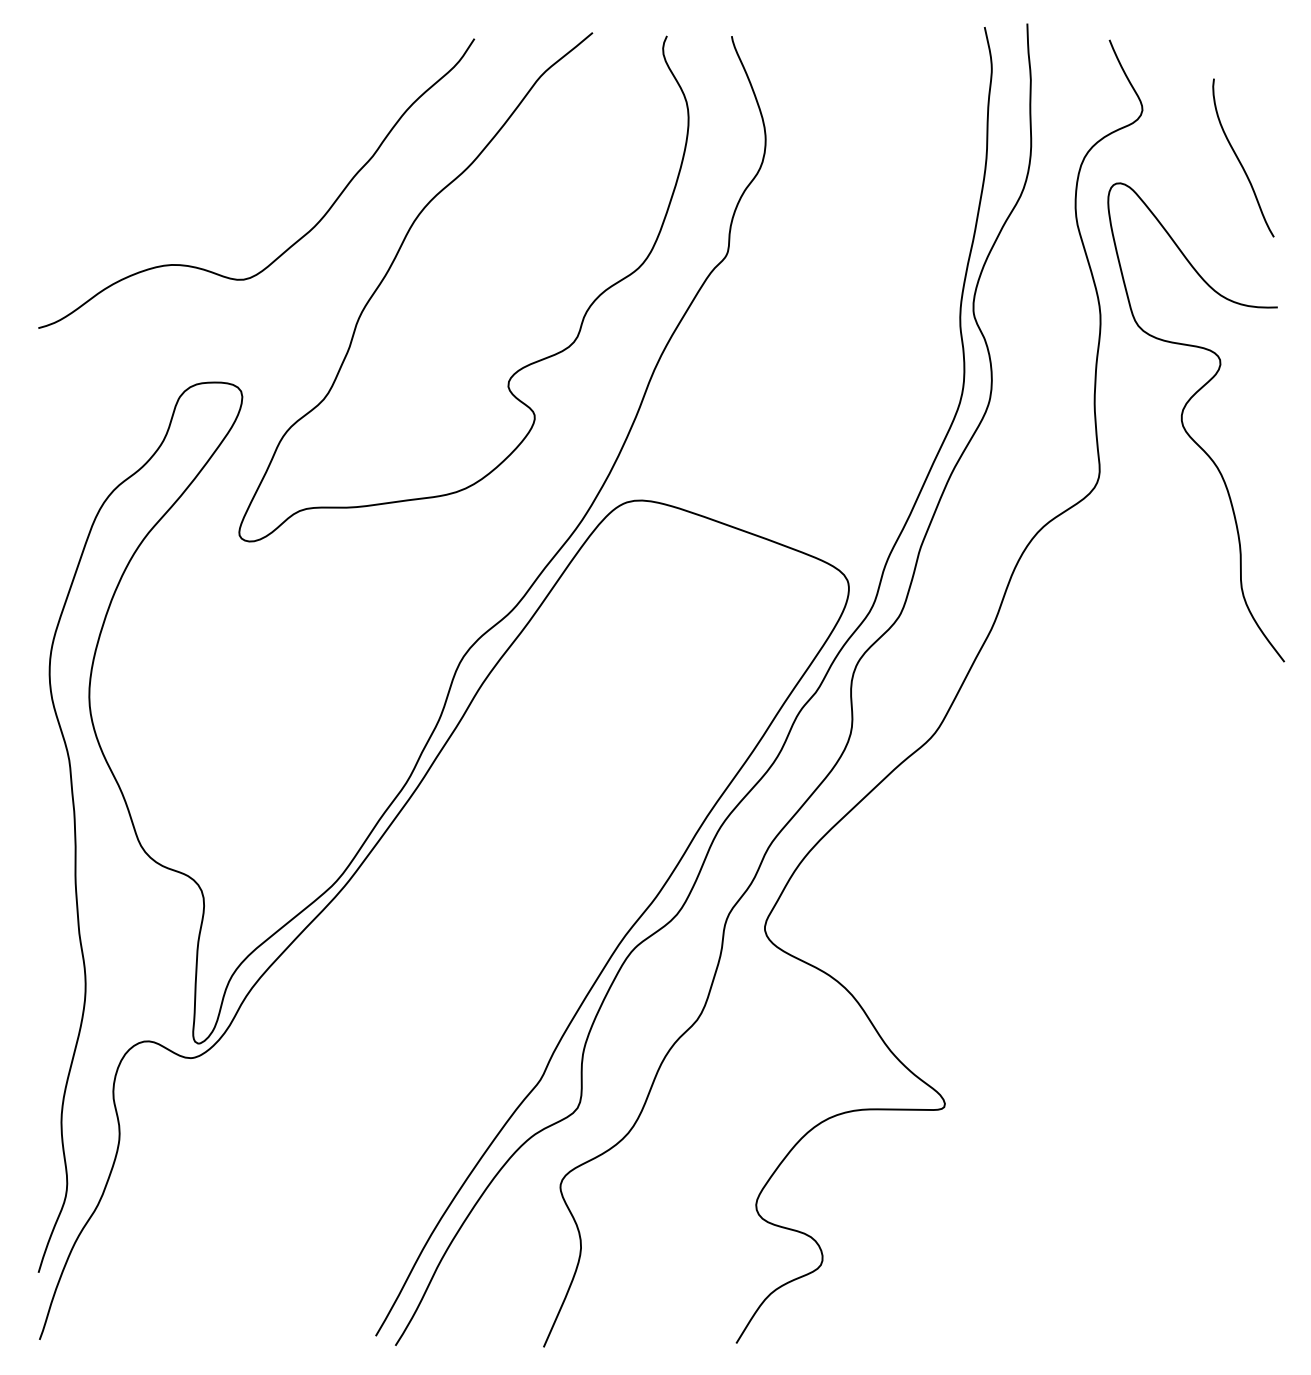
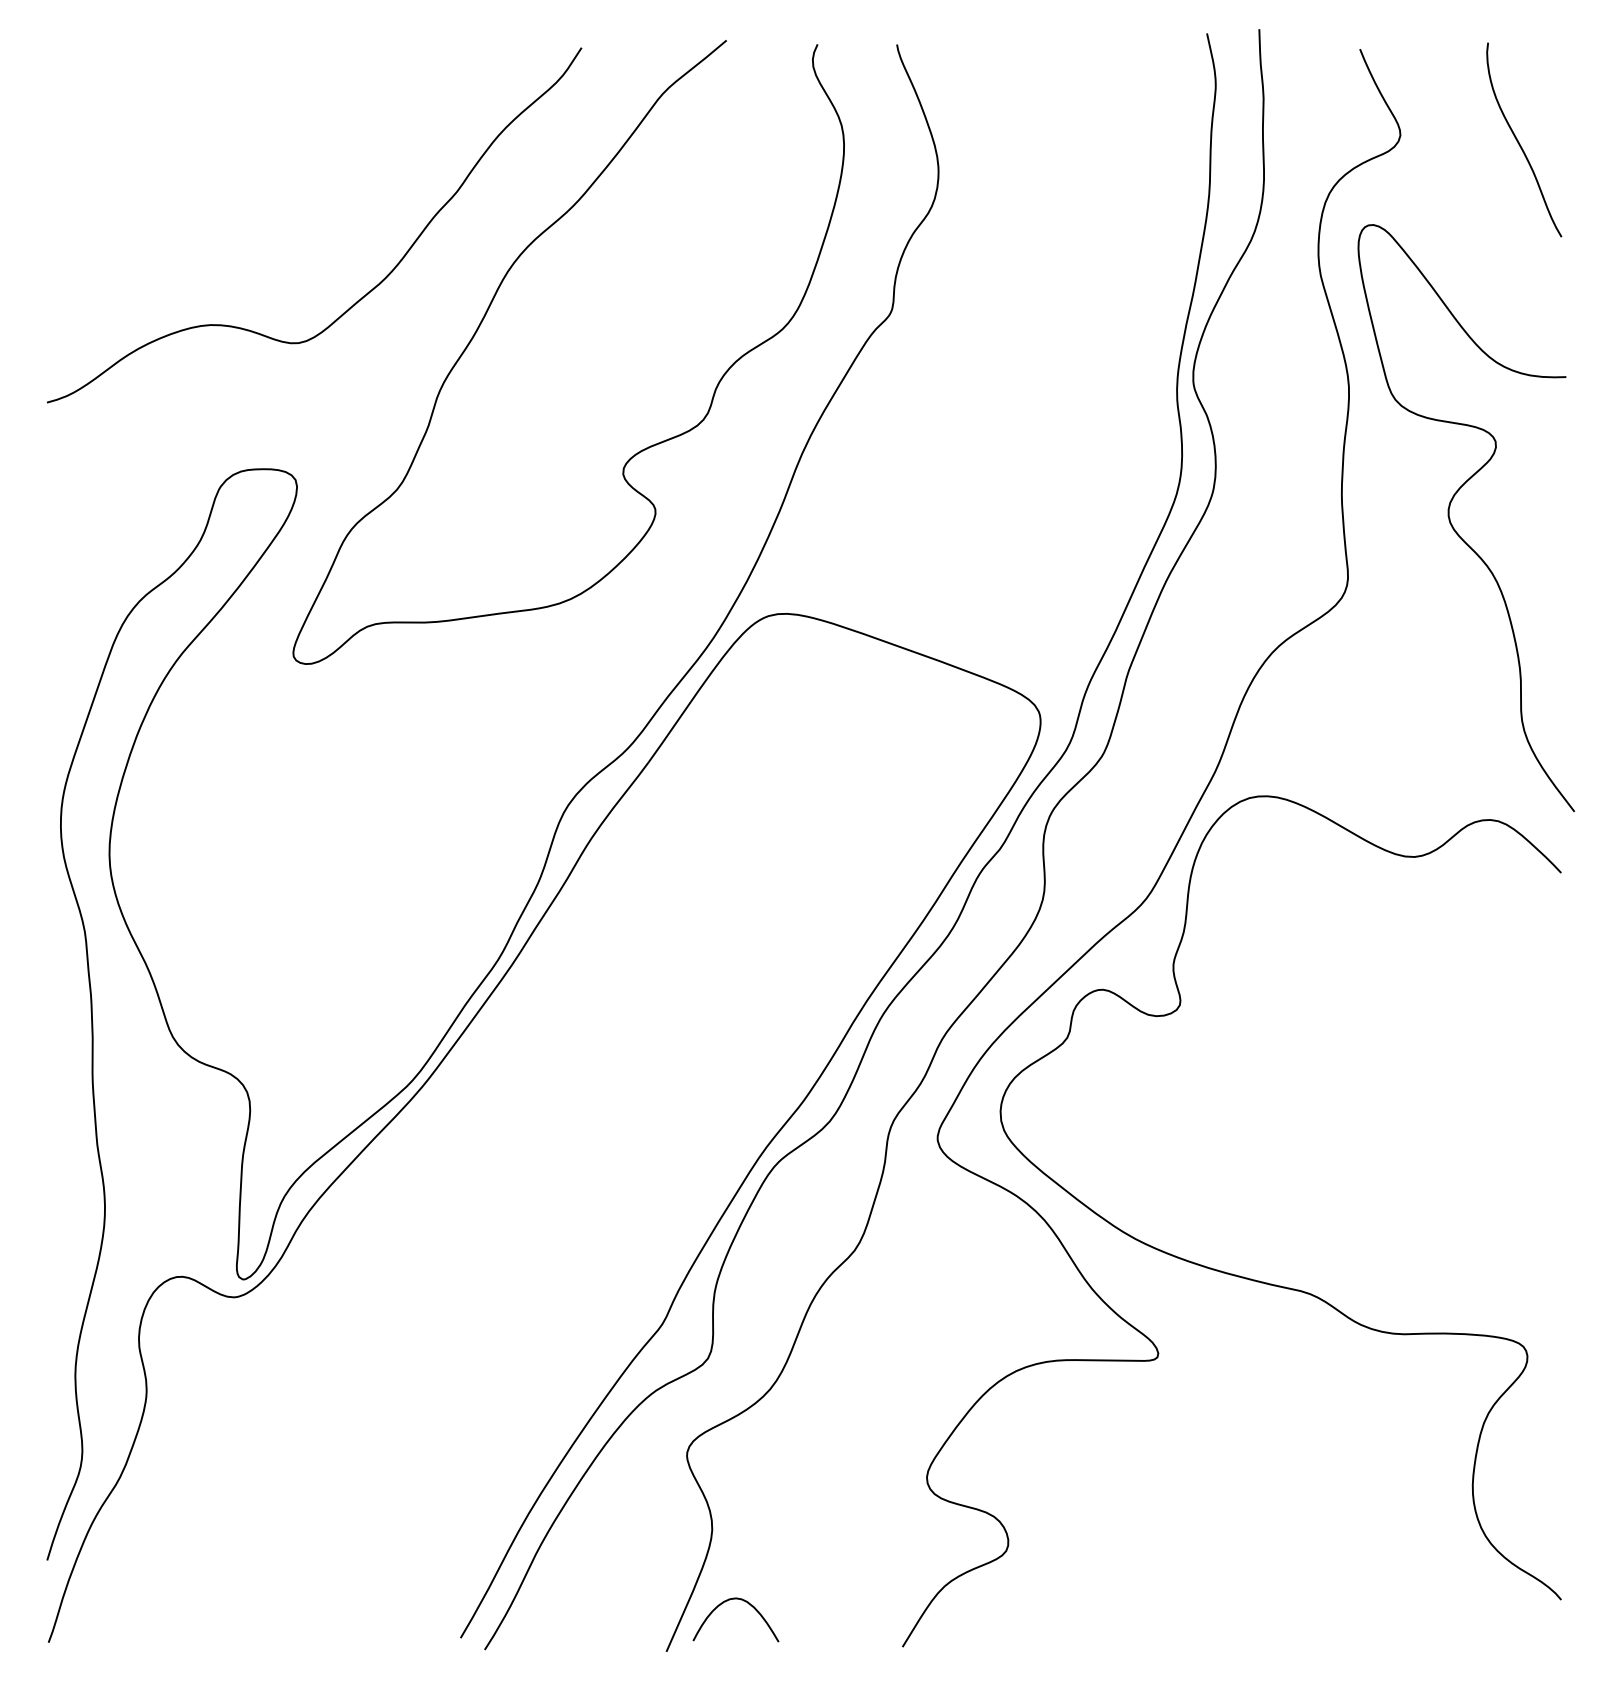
curve: (1239, 160) -> (1519, 142), moved
curve: (1027, 1044) -> (1259, 1280), added
curve: (595, 1305) -> (730, 1600), added

